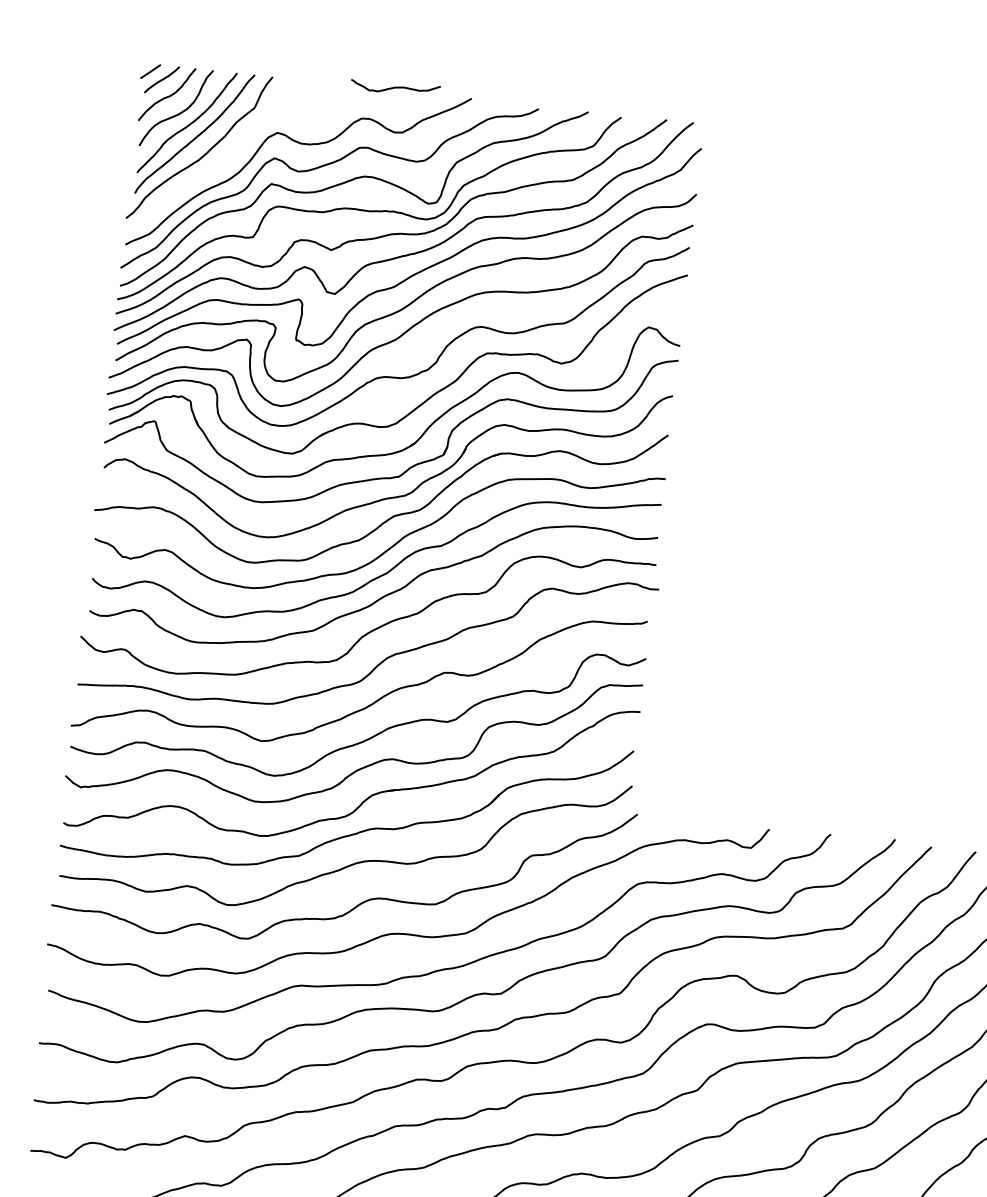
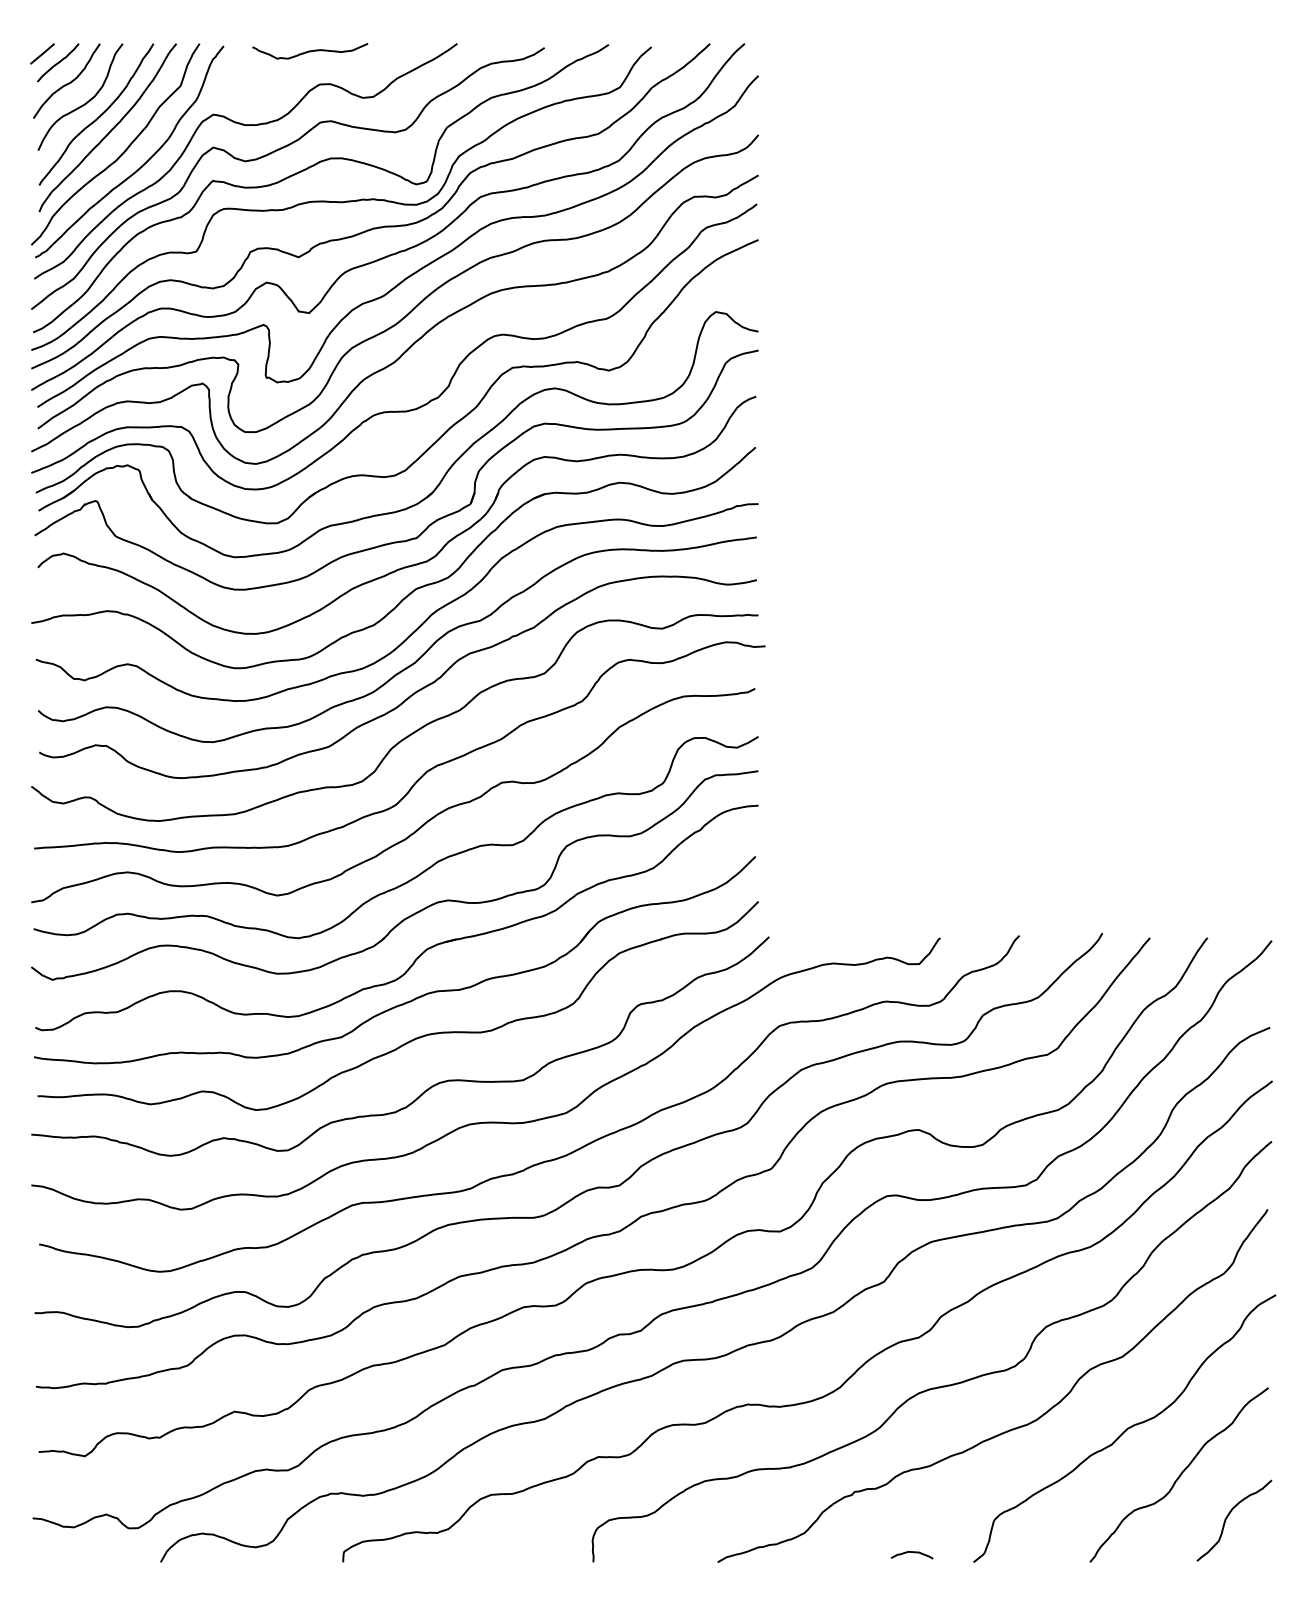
curve: (395, 87) -> (310, 51), moved
curve: (218, 165) -> (142, 164), added

